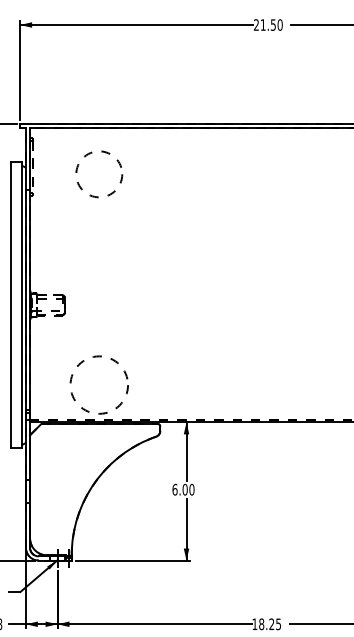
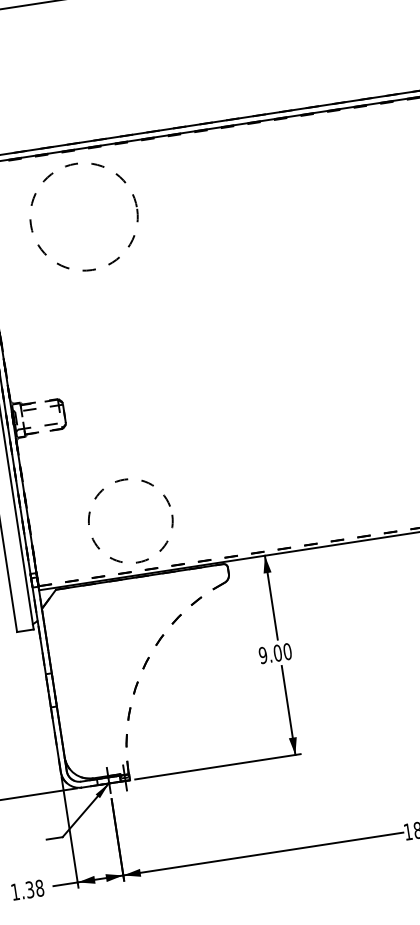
circle: (99, 174) -> (84, 217), size x1.6
arc: (95, 482) -> (146, 662), solid -> dashed
text: (174, 489) -> (262, 655), 6.00 -> 9.00

